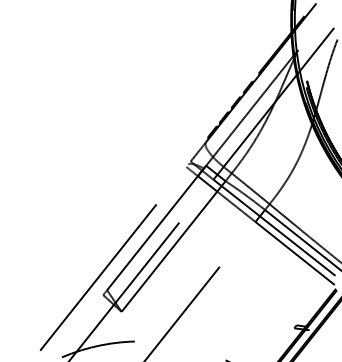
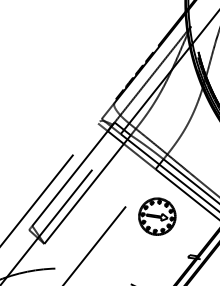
part: (257, 278) -> (157, 216), added

